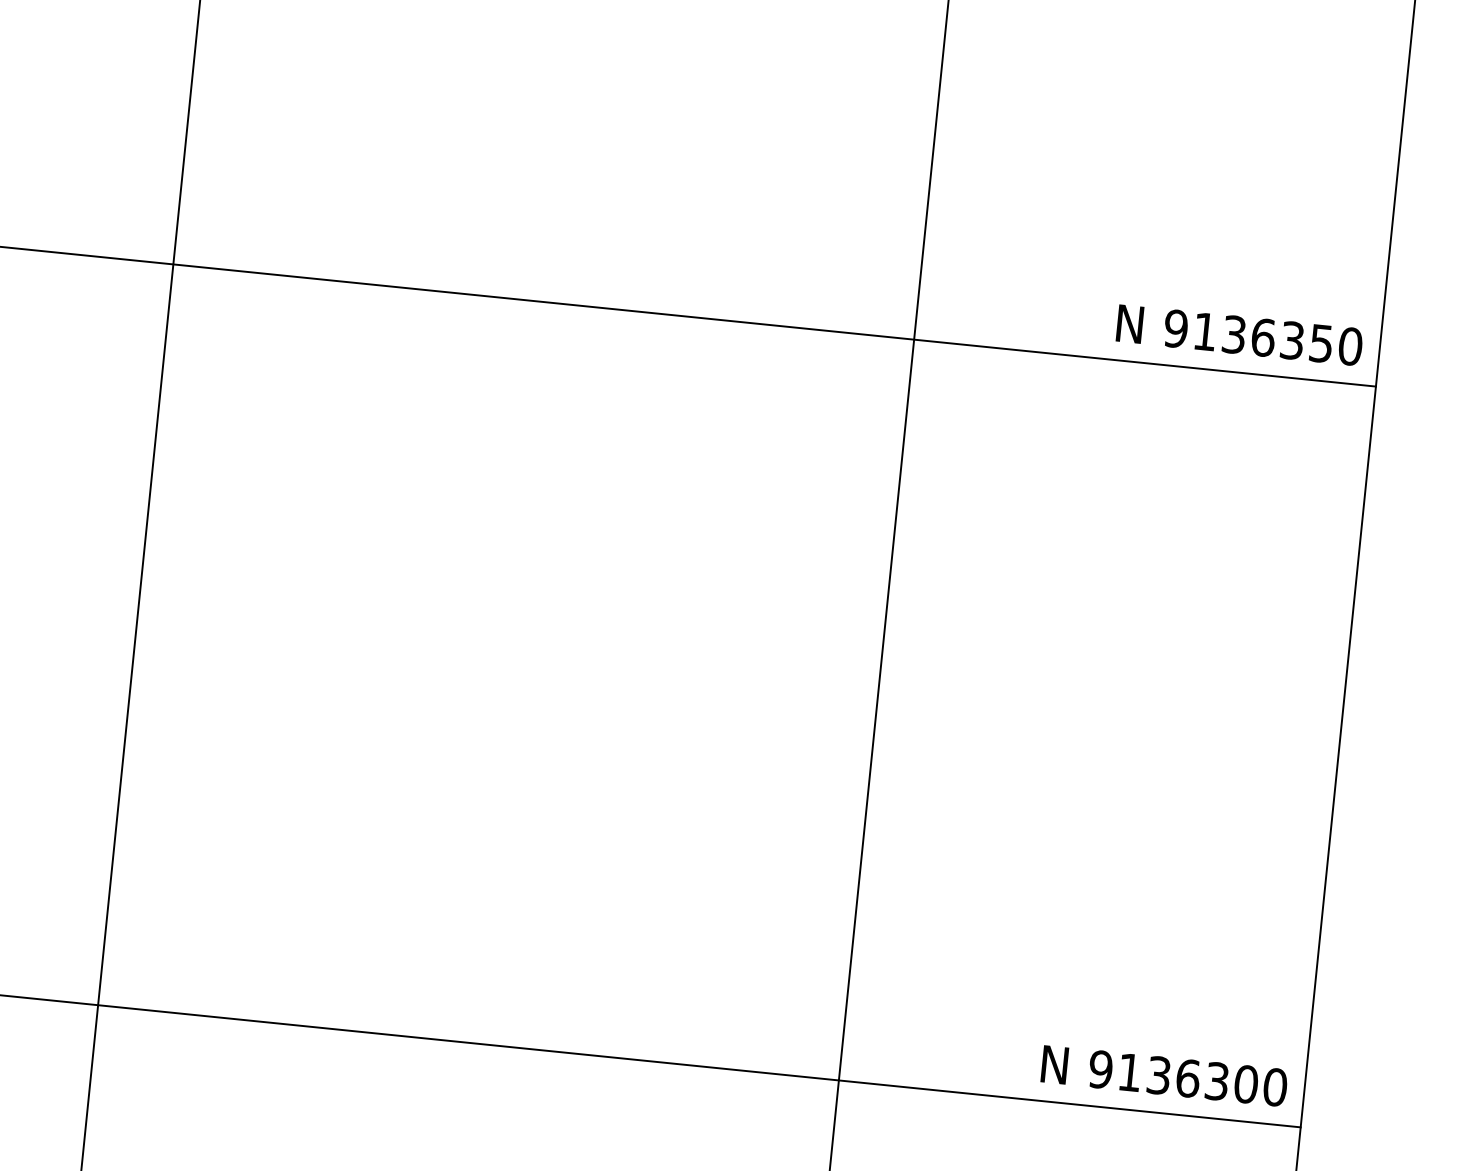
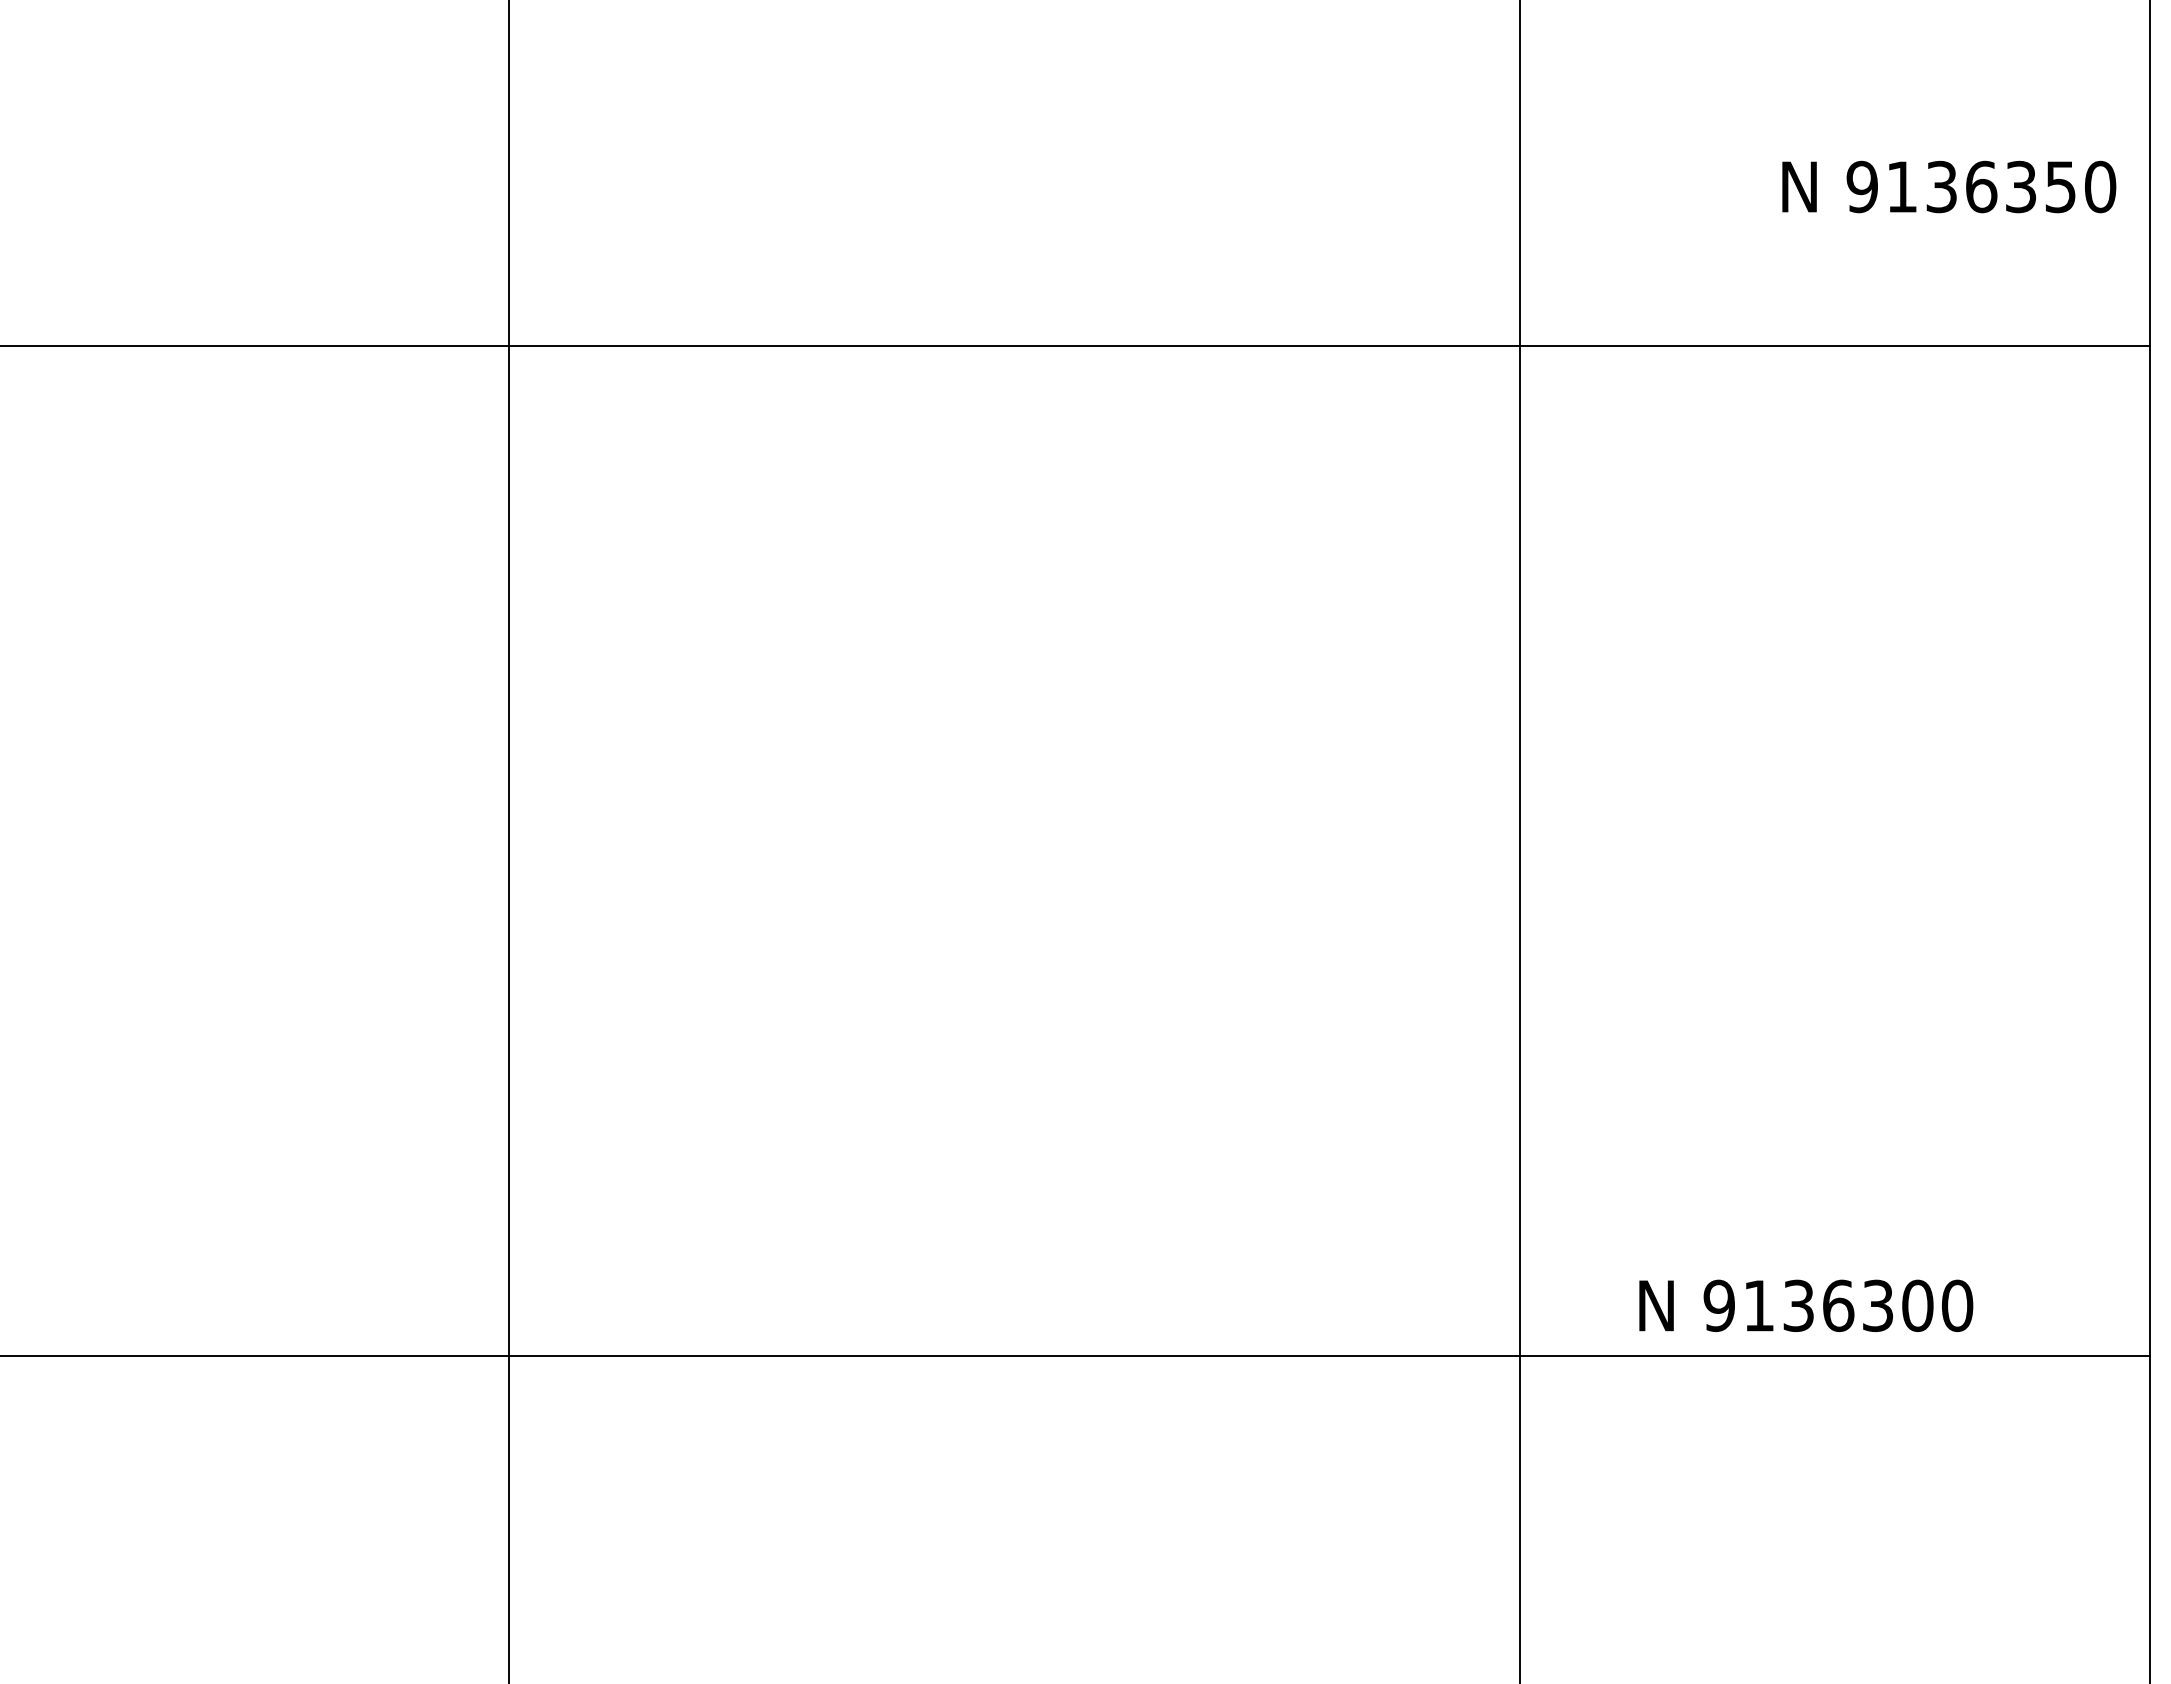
text: (1239, 334) -> (1949, 186), moved
text: (1164, 1075) -> (1806, 1305), moved

